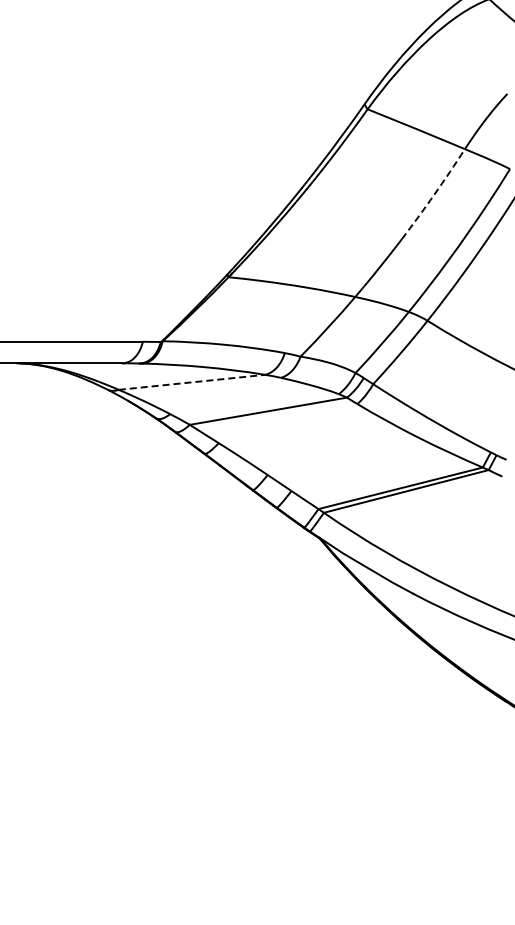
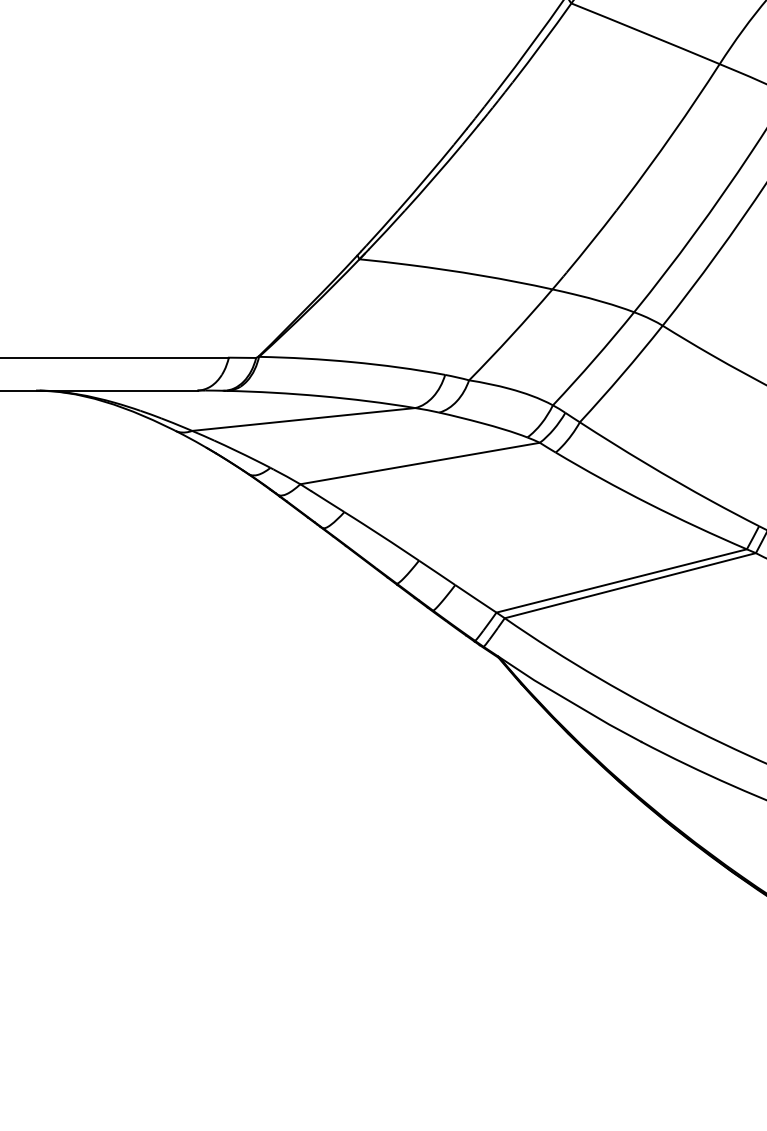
arc: (434, 194) -> (673, 133), dashed -> solid
line: (192, 382) -> (304, 419), dashed -> solid

